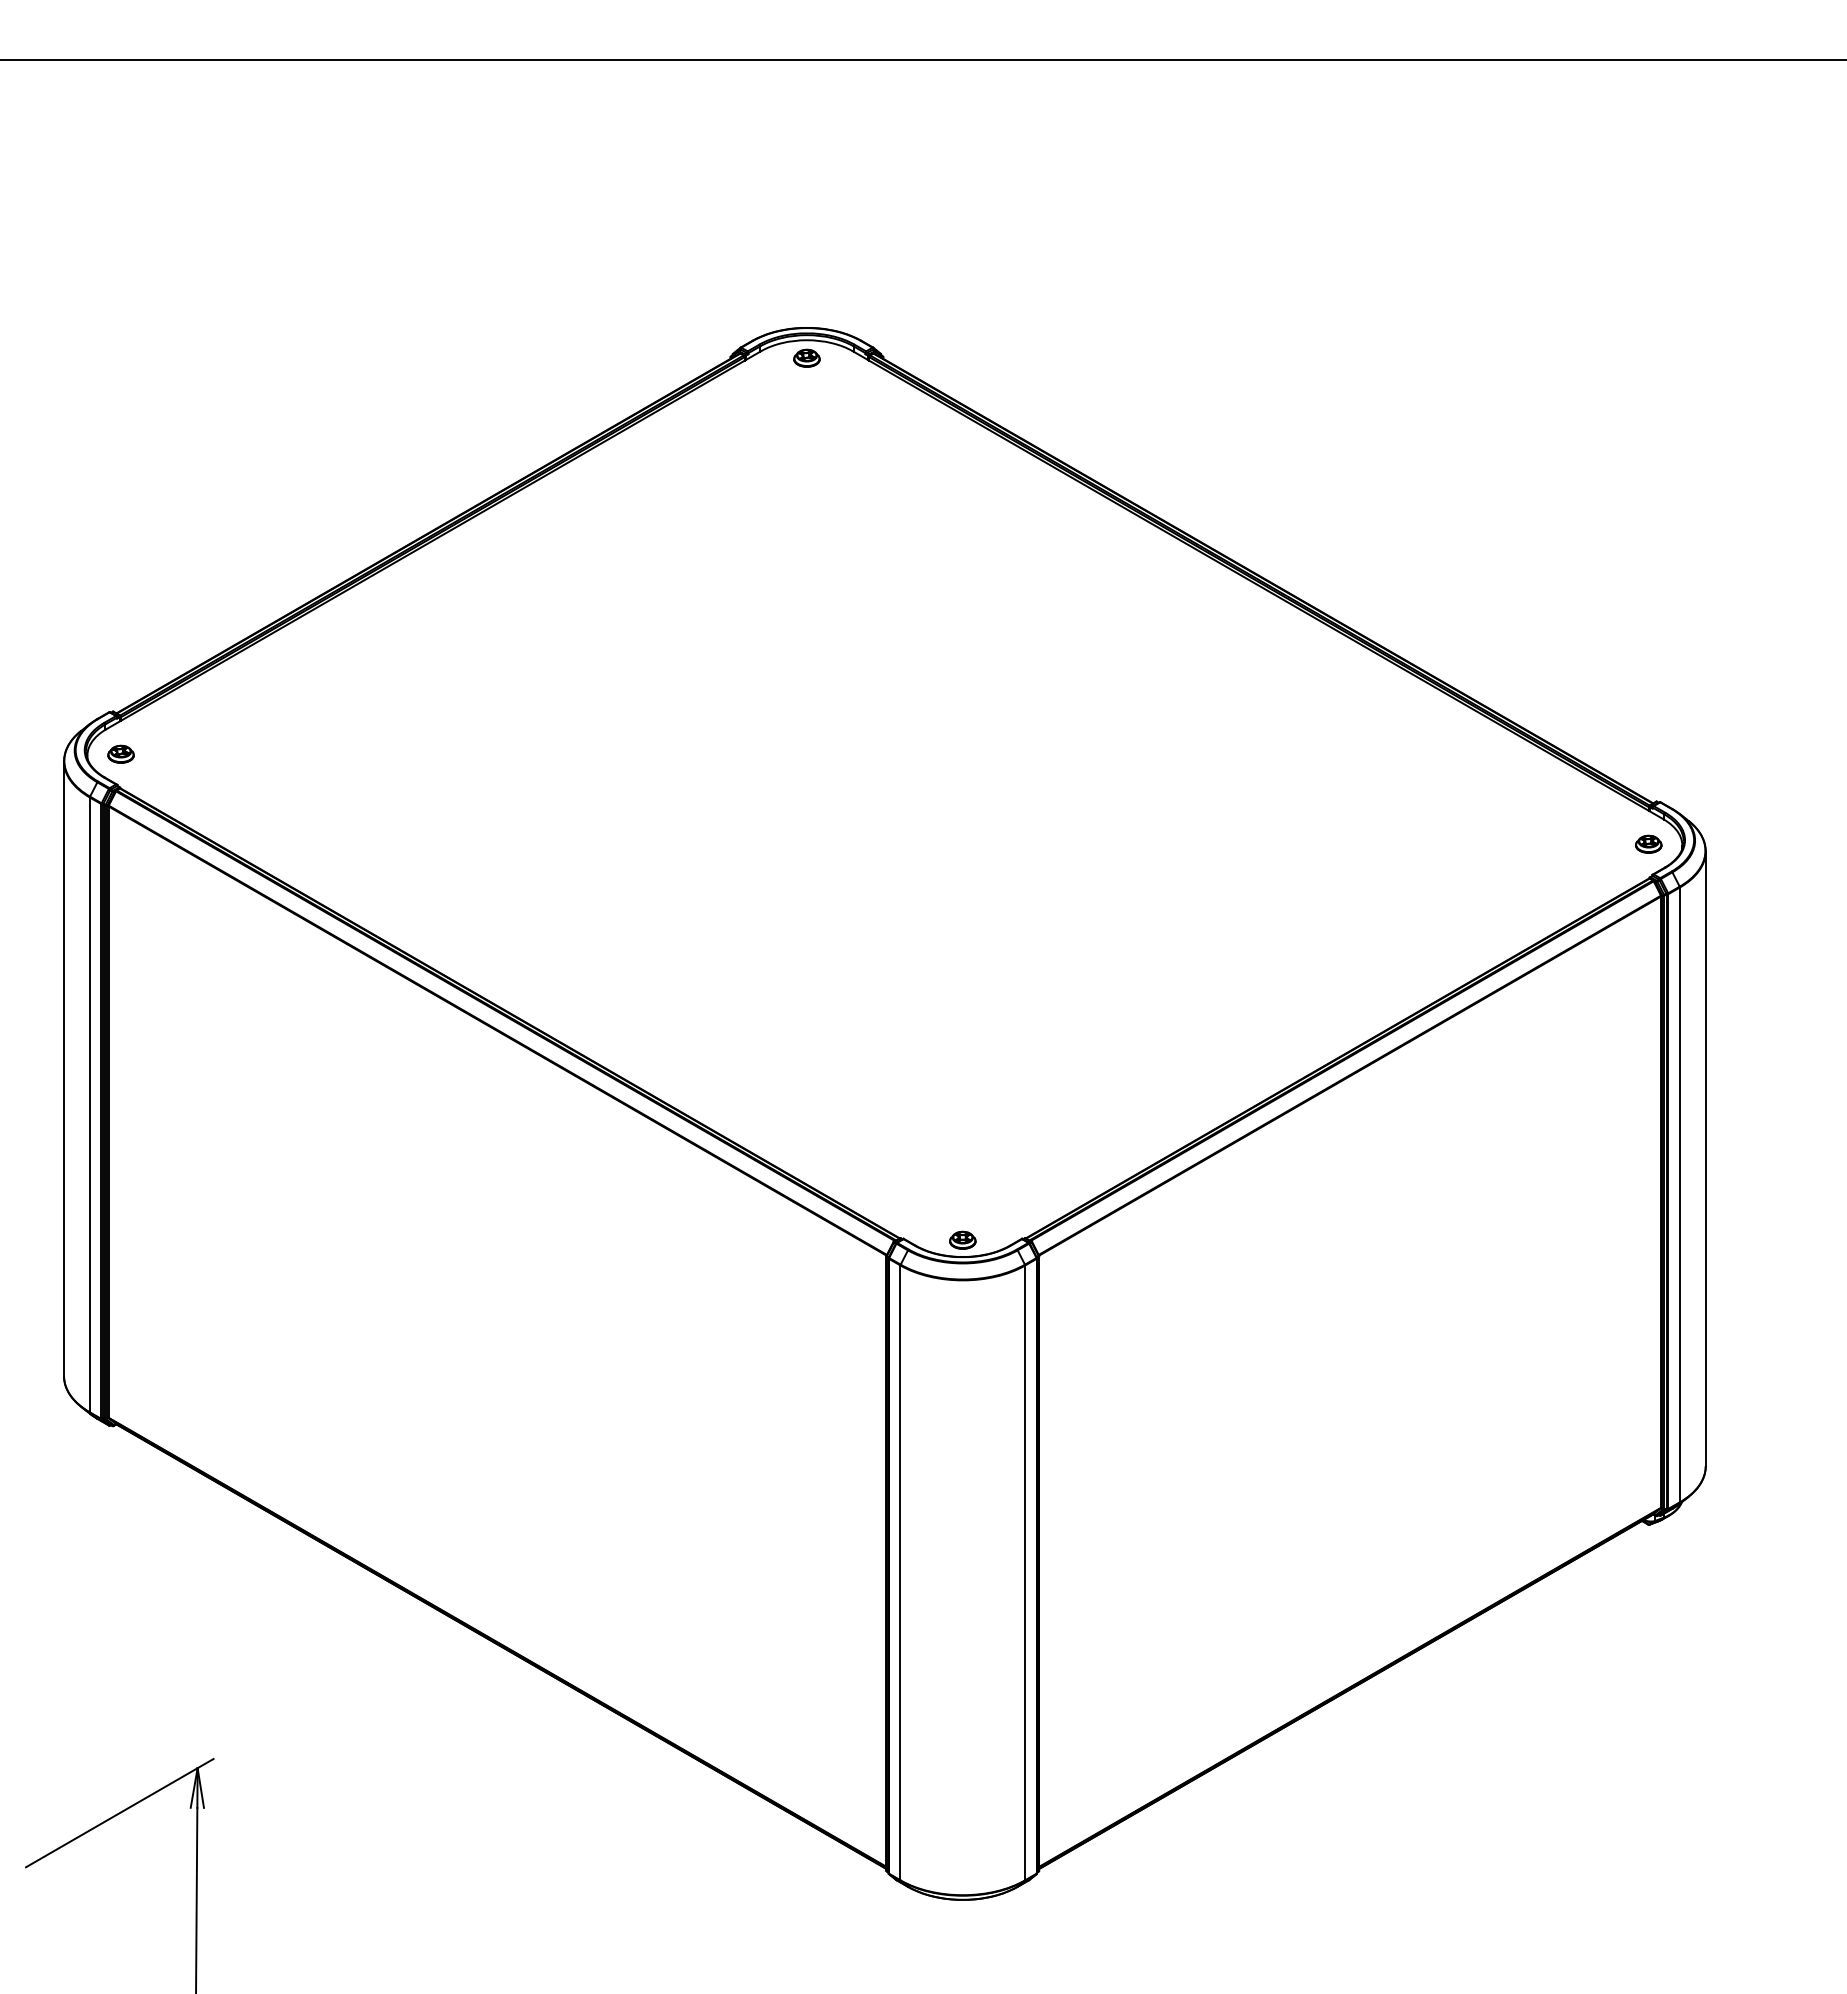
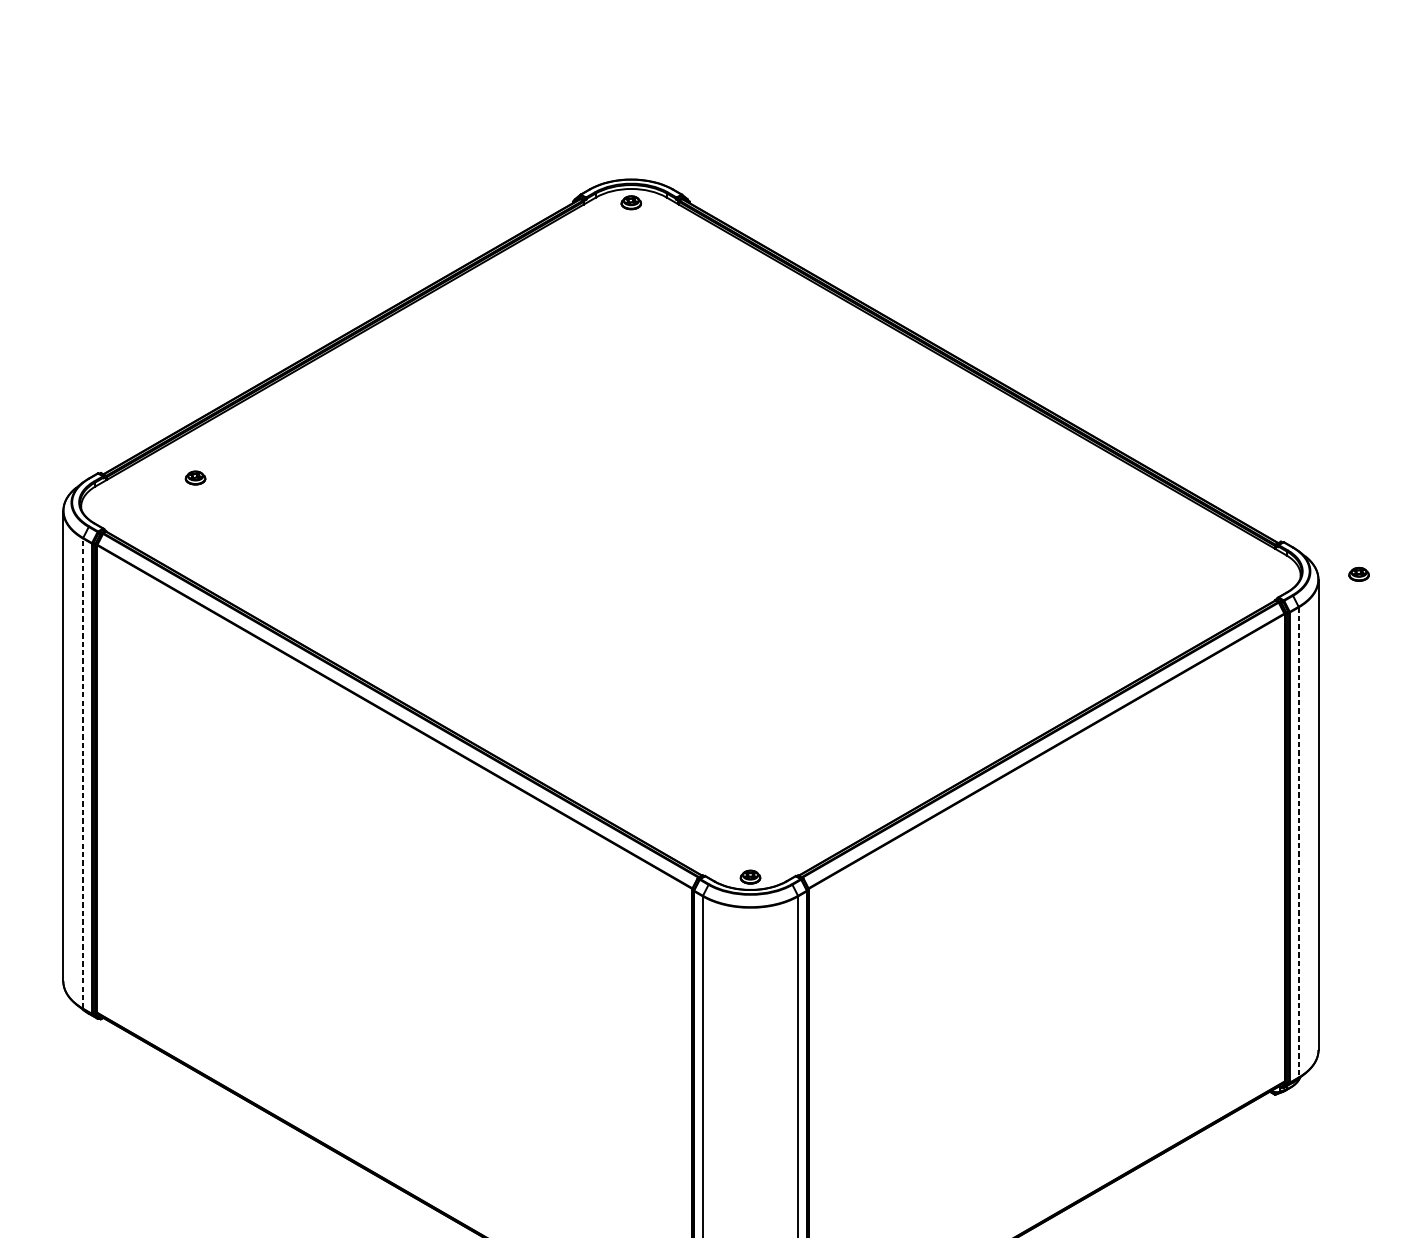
part: (120, 753) -> (195, 477), moved
part: (1648, 843) -> (1358, 573), moved
line: (89, 1104) -> (82, 773), solid -> dashed
line: (1679, 1195) -> (1298, 842), solid -> dashed

